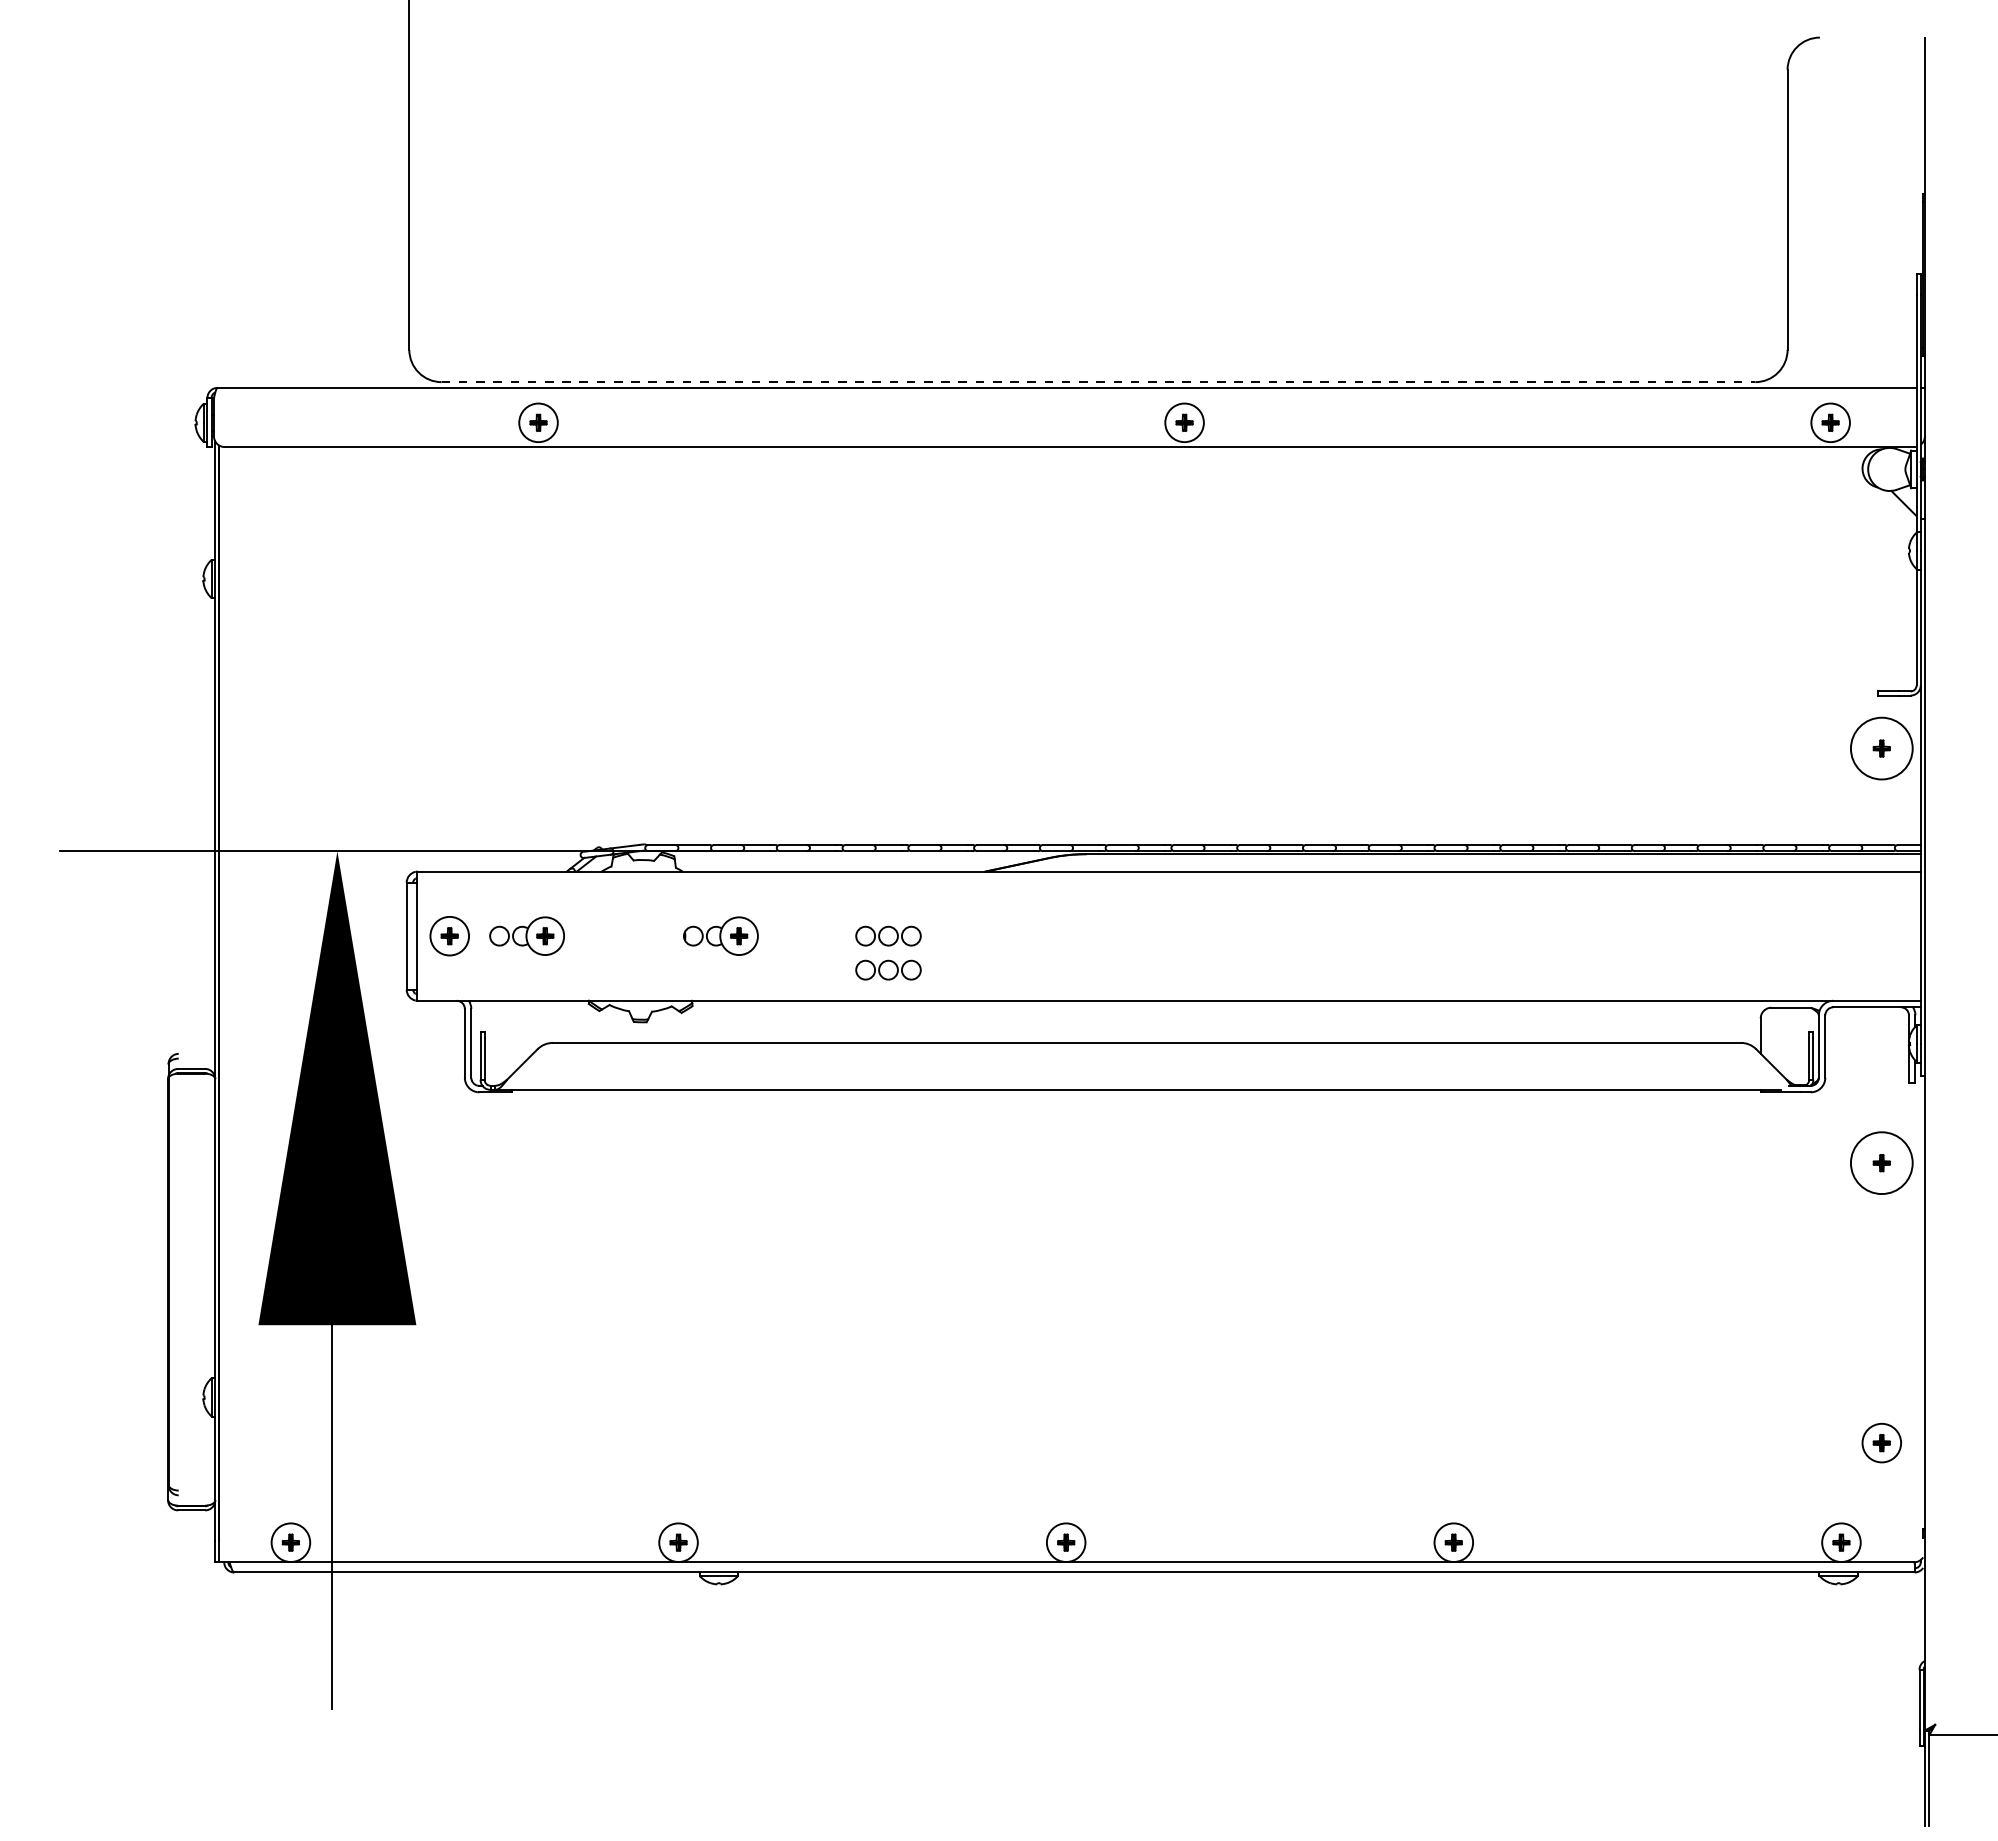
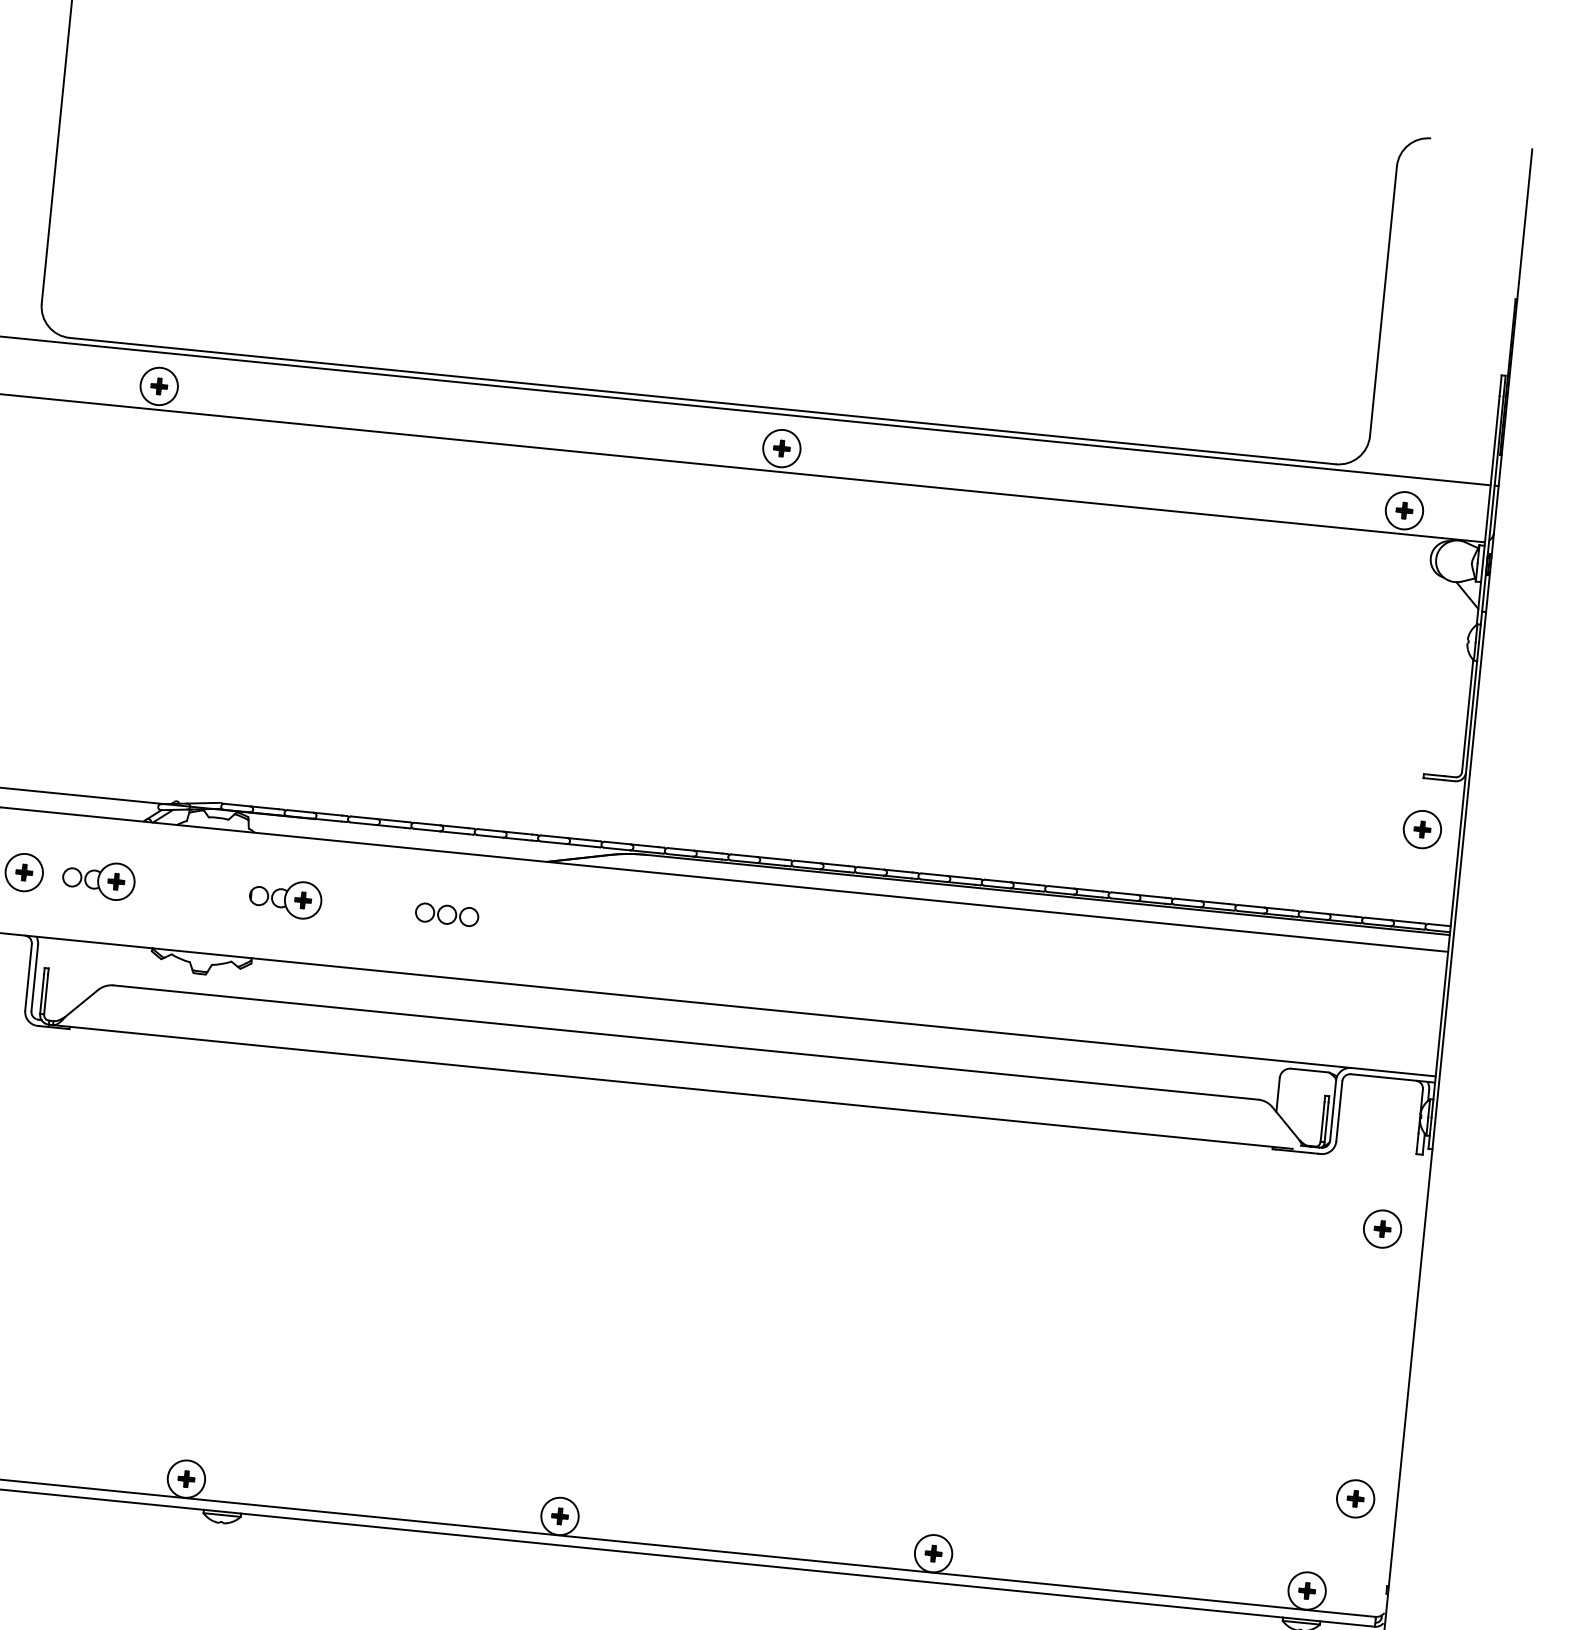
line: (1098, 382) -> (702, 401), dashed -> solid
circle: (1881, 748) -> (1422, 829), size x0.62
part: (888, 969) -> (443, 946), removed
circle: (1881, 1162) -> (1382, 1228), size x0.62

